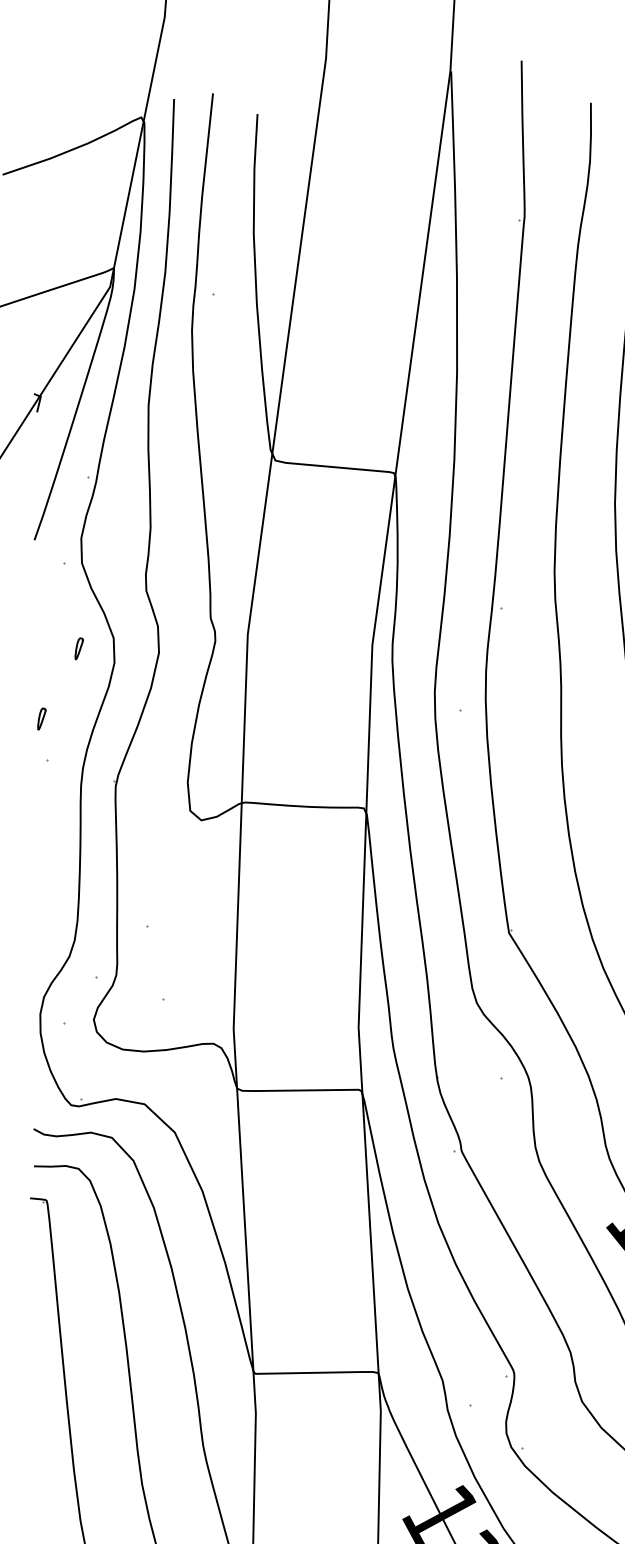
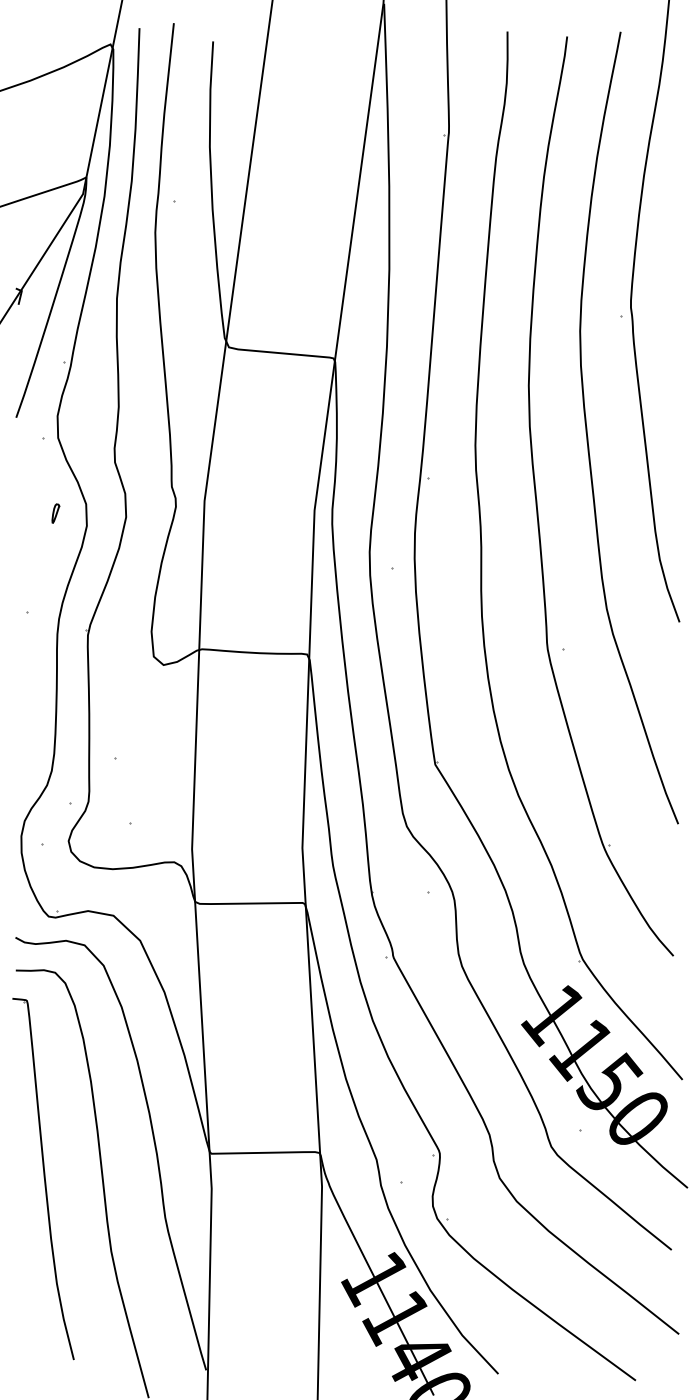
part: (41, 718) -> (22, 575), removed

